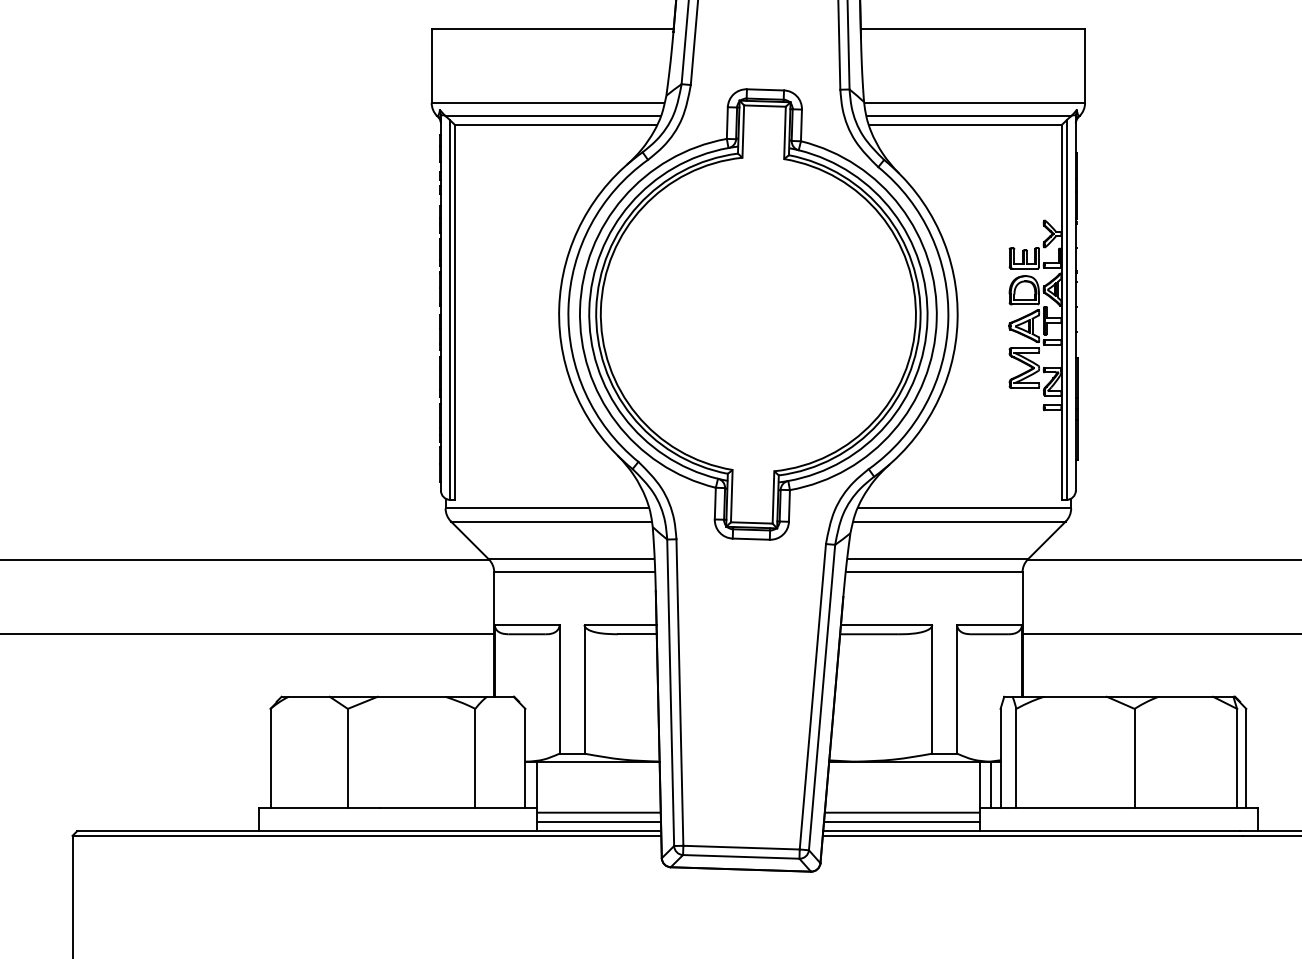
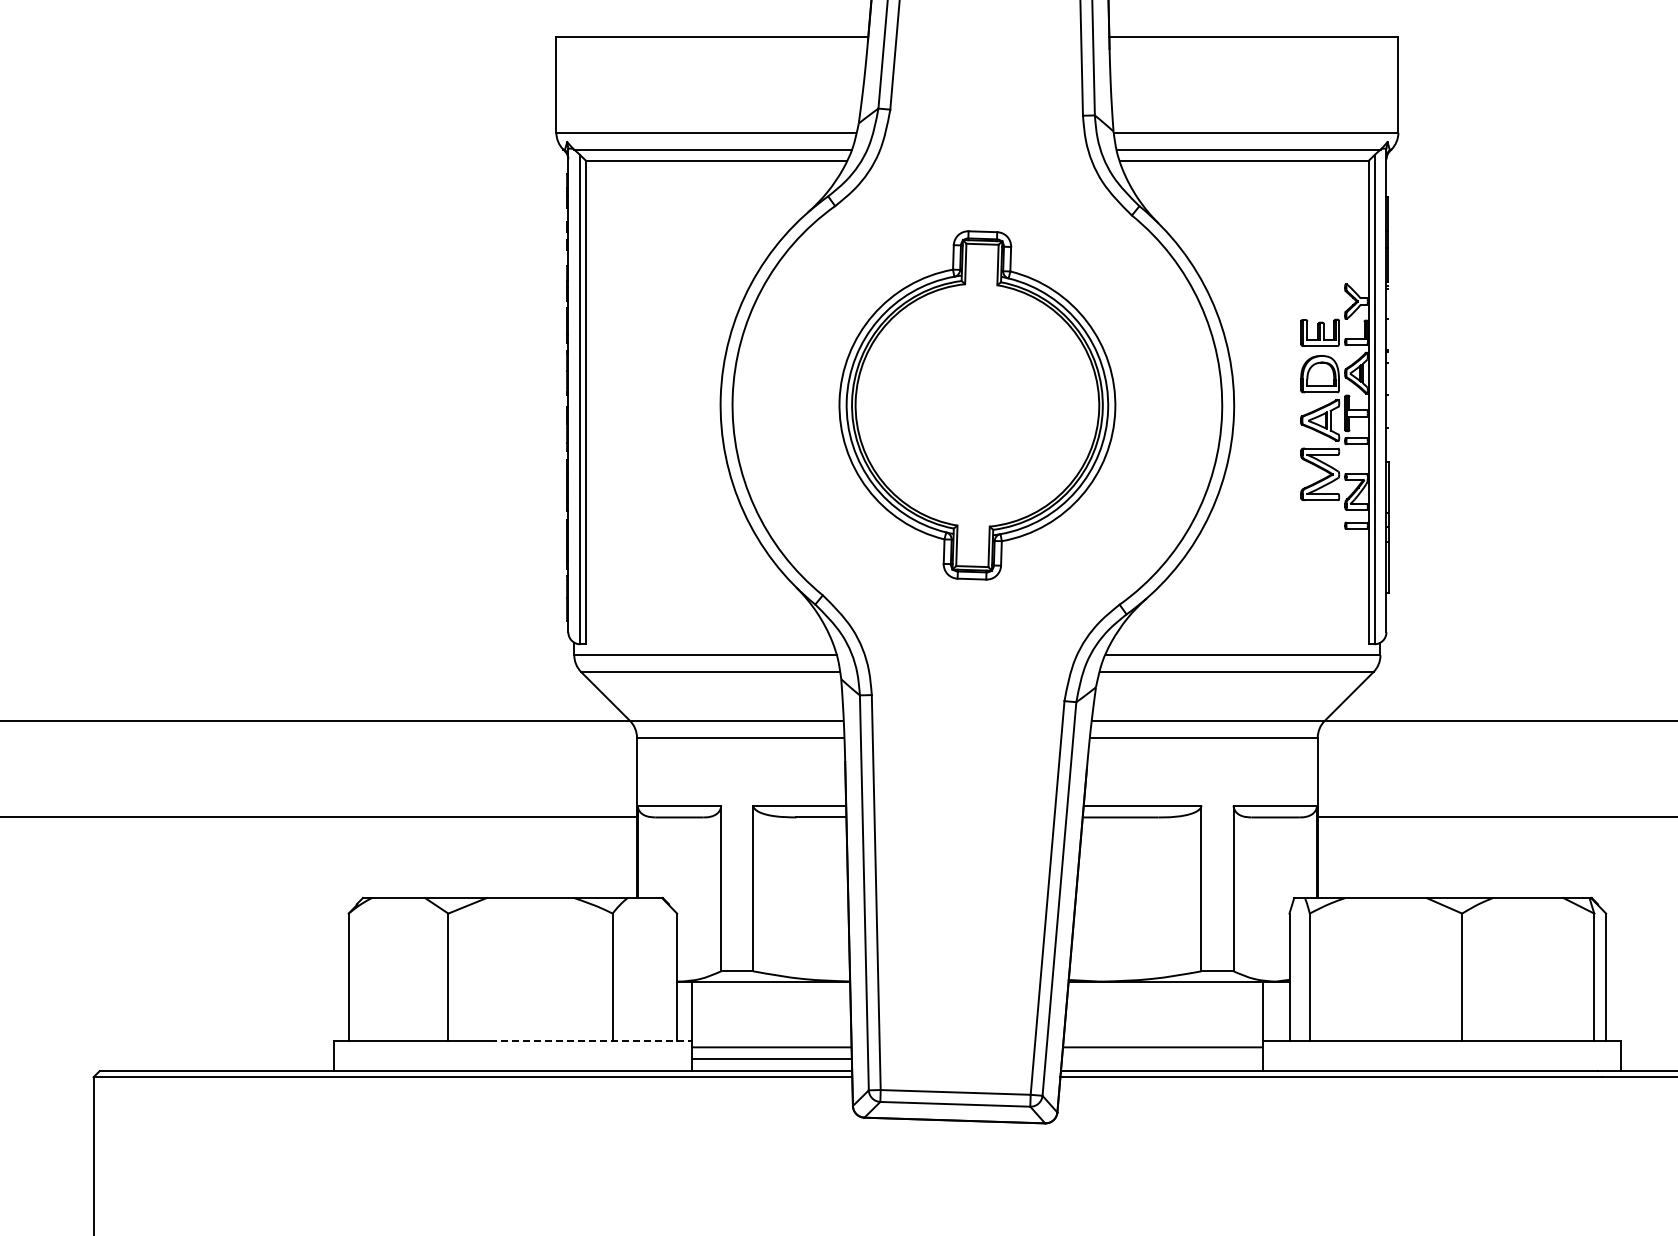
part: (758, 314) -> (977, 405), size x0.6
line: (991, 784) -> (1277, 1011), removed
line: (458, 808) -> (591, 1041), solid -> dashed
line: (901, 822) -> (1161, 1059), removed

